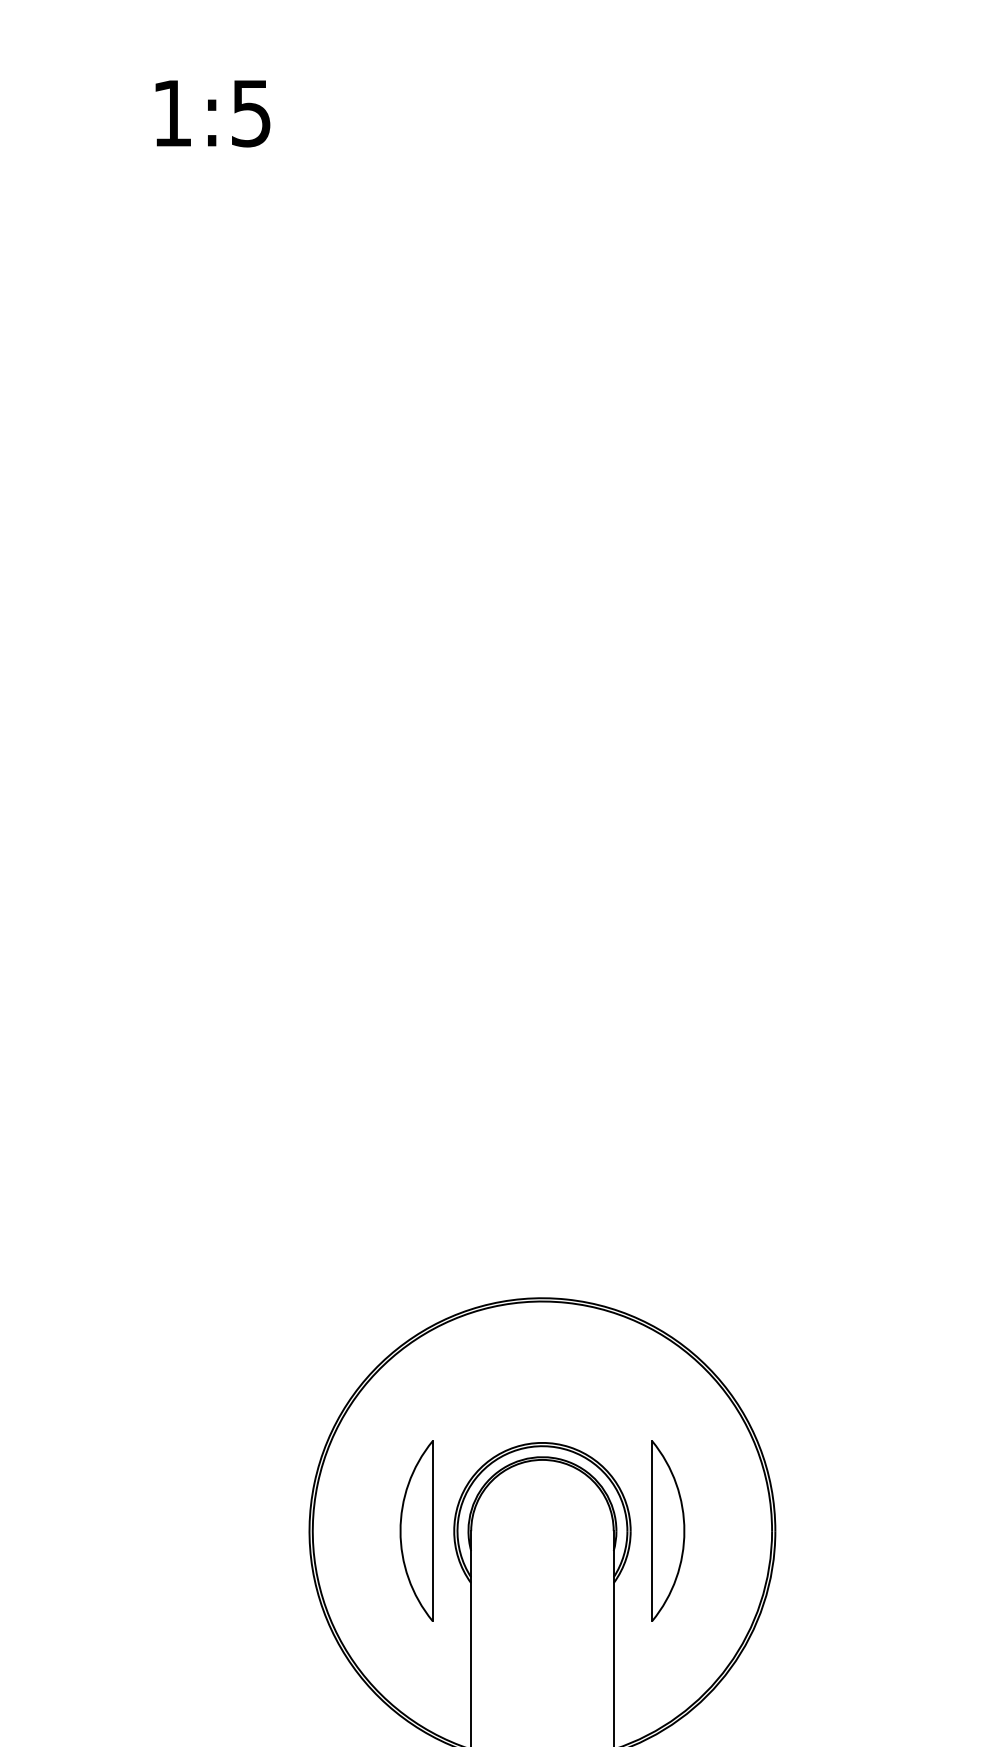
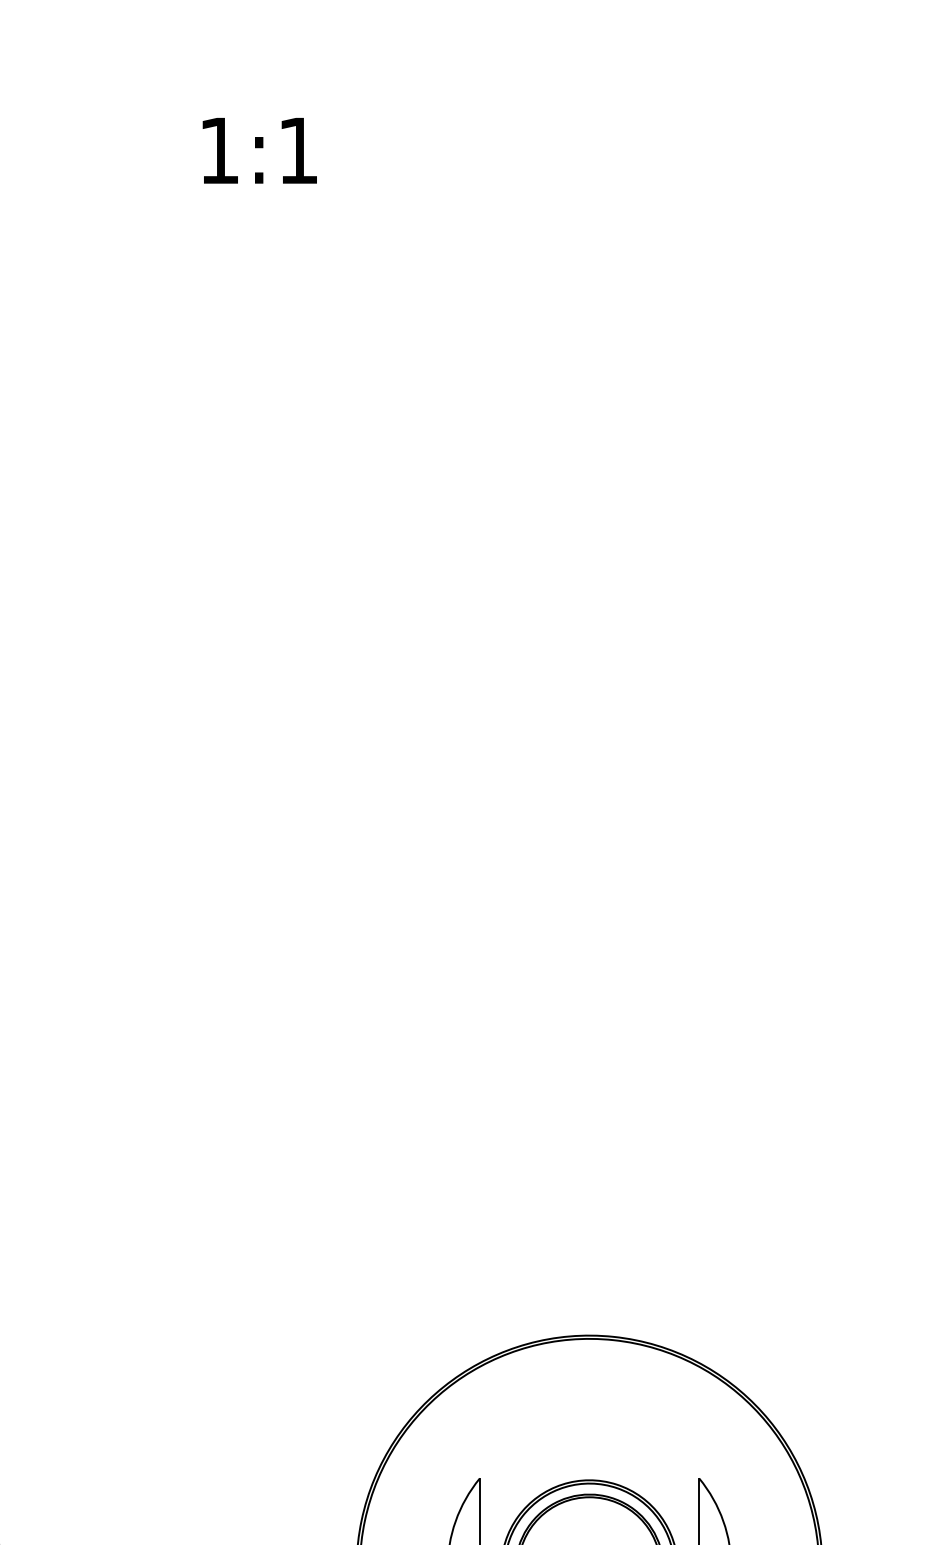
text: (251, 113) -> (298, 150), 1:5 -> 1:1

